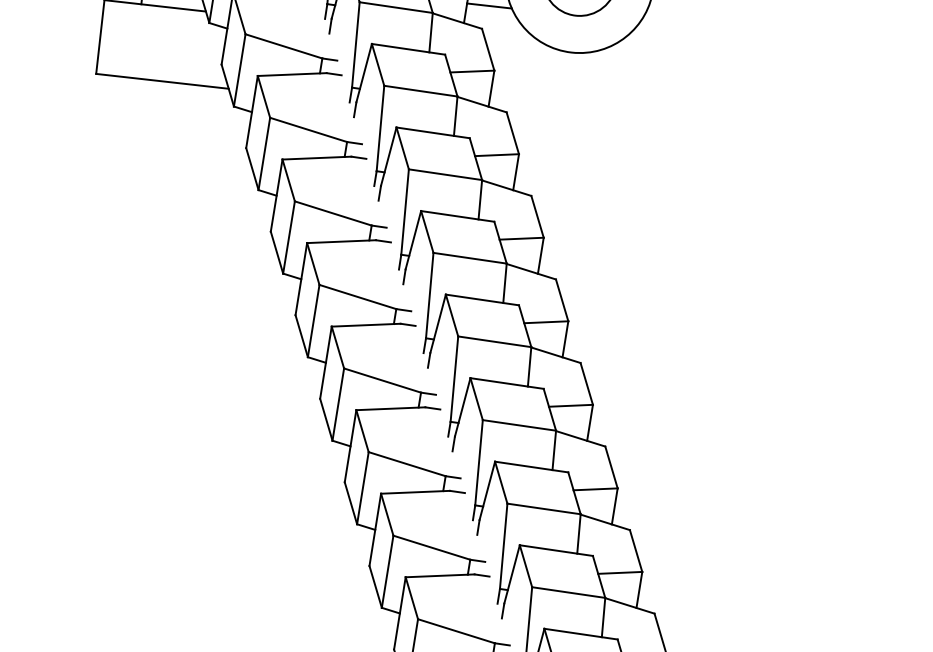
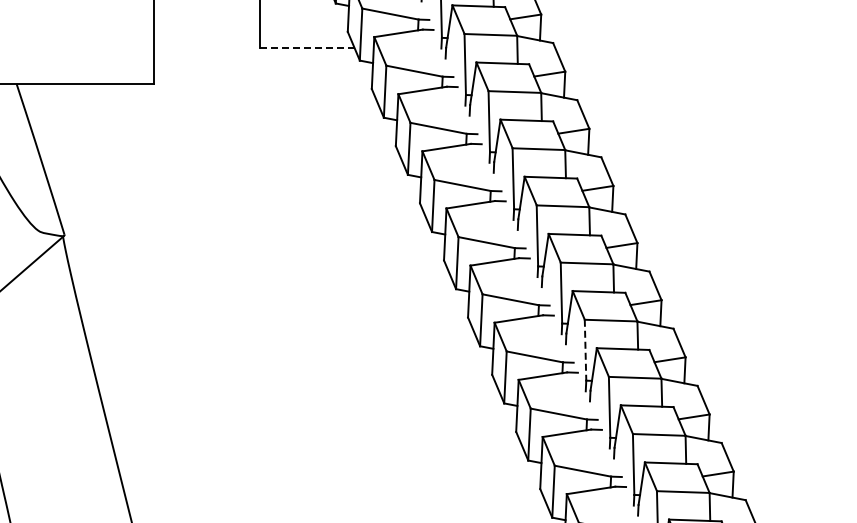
line: (161, 81) -> (306, 48), solid -> dashed
line: (503, 546) -> (585, 350), solid -> dashed

